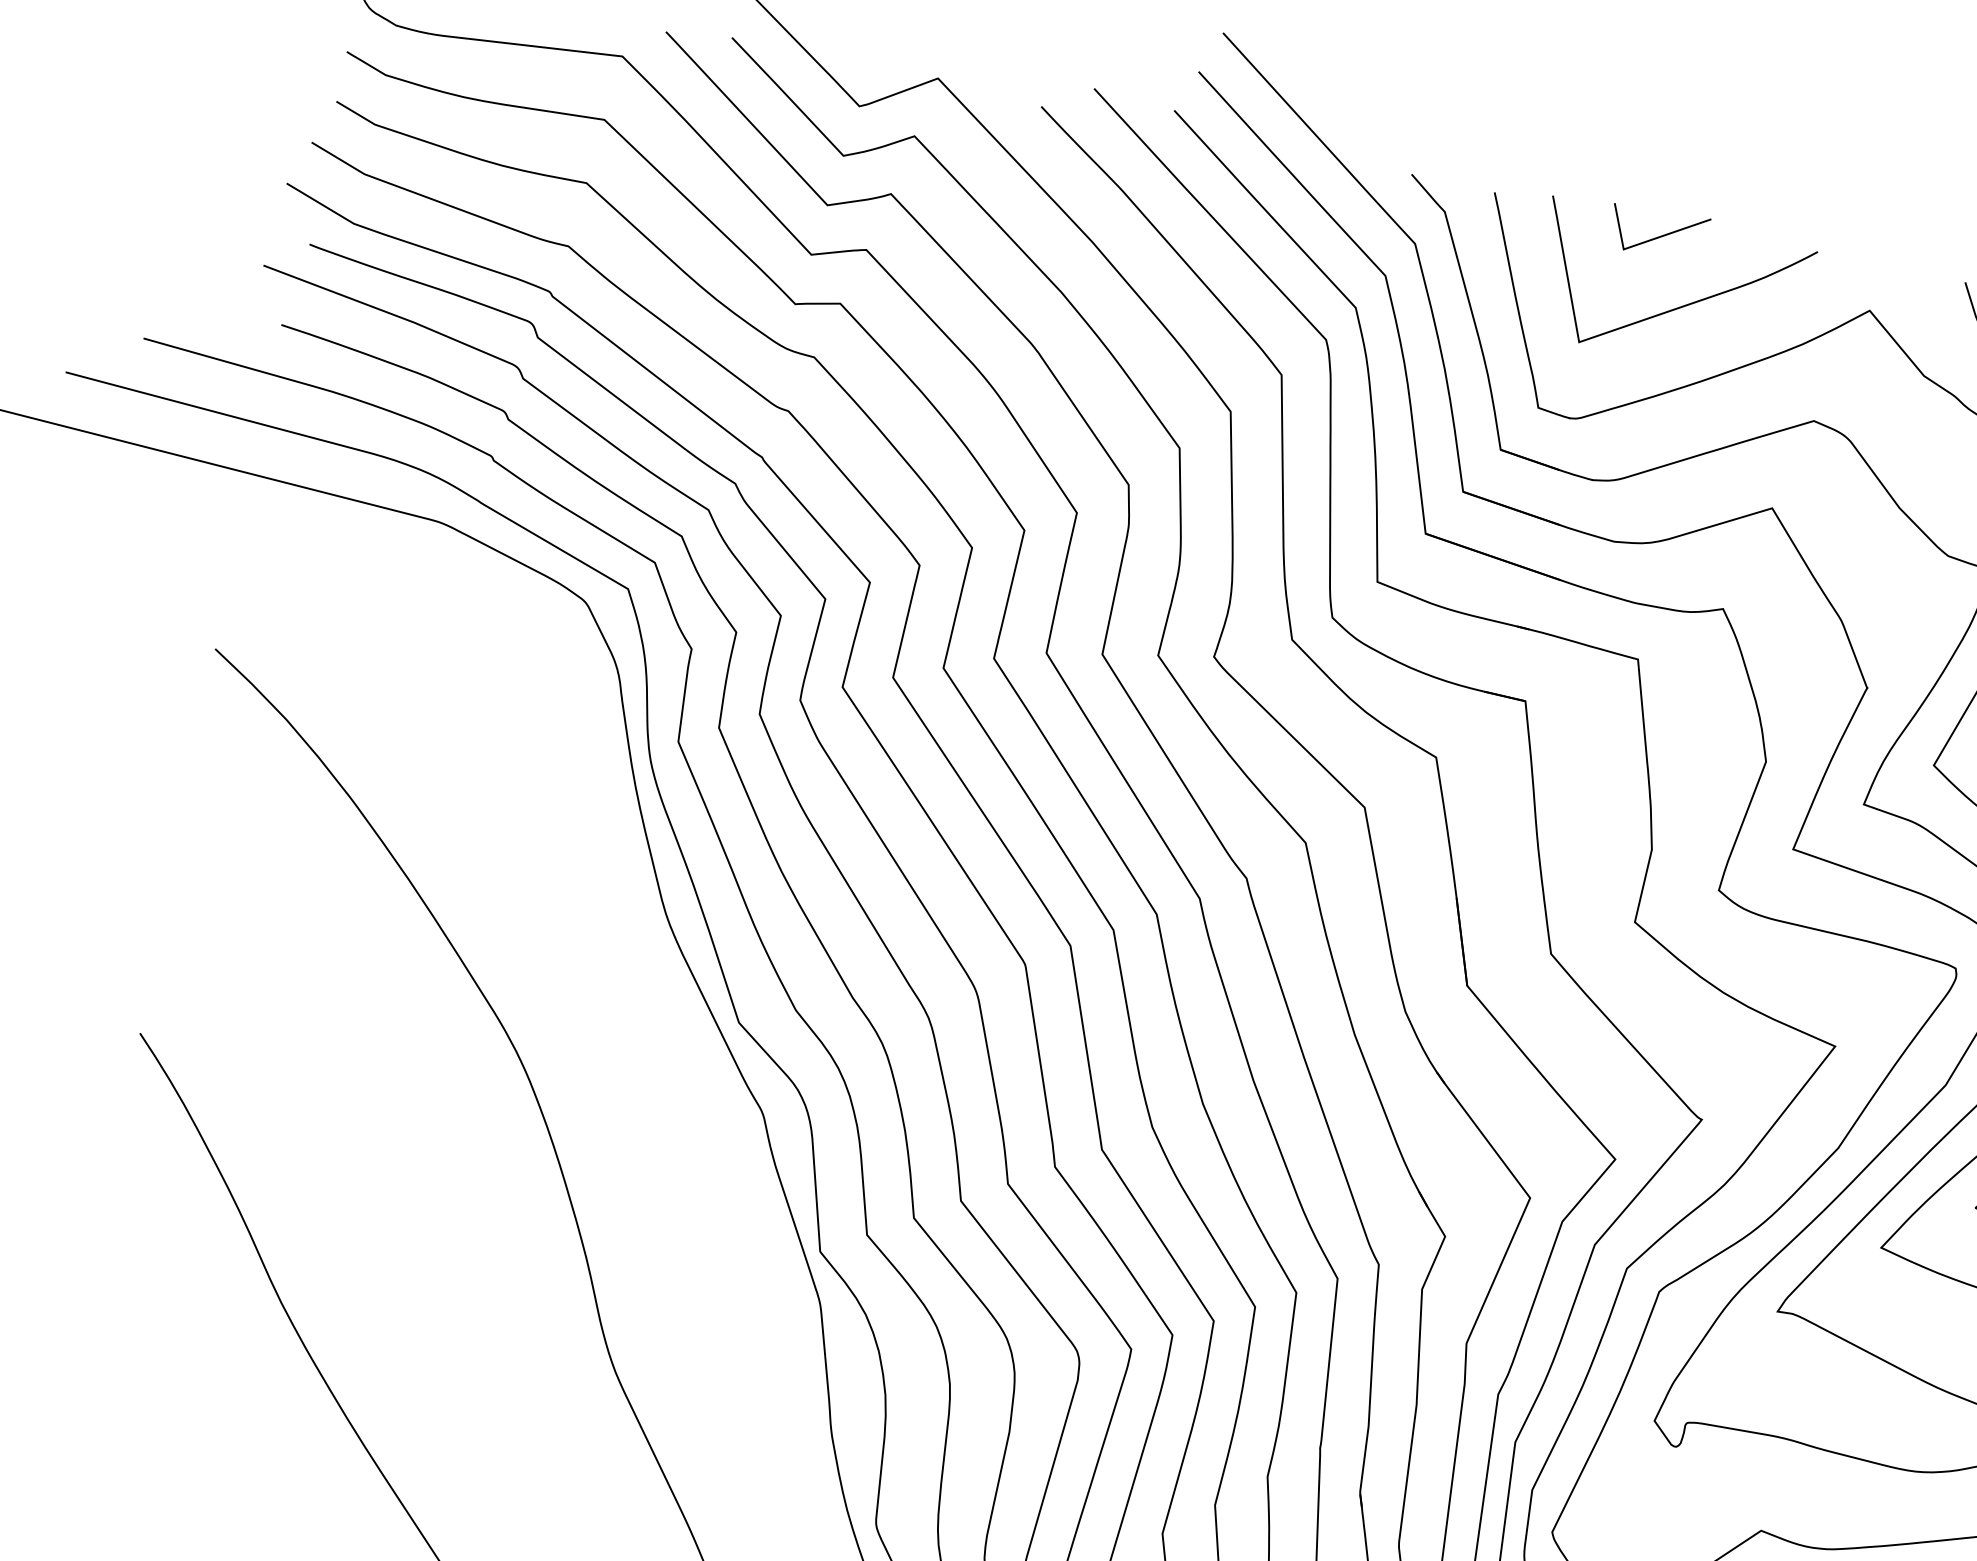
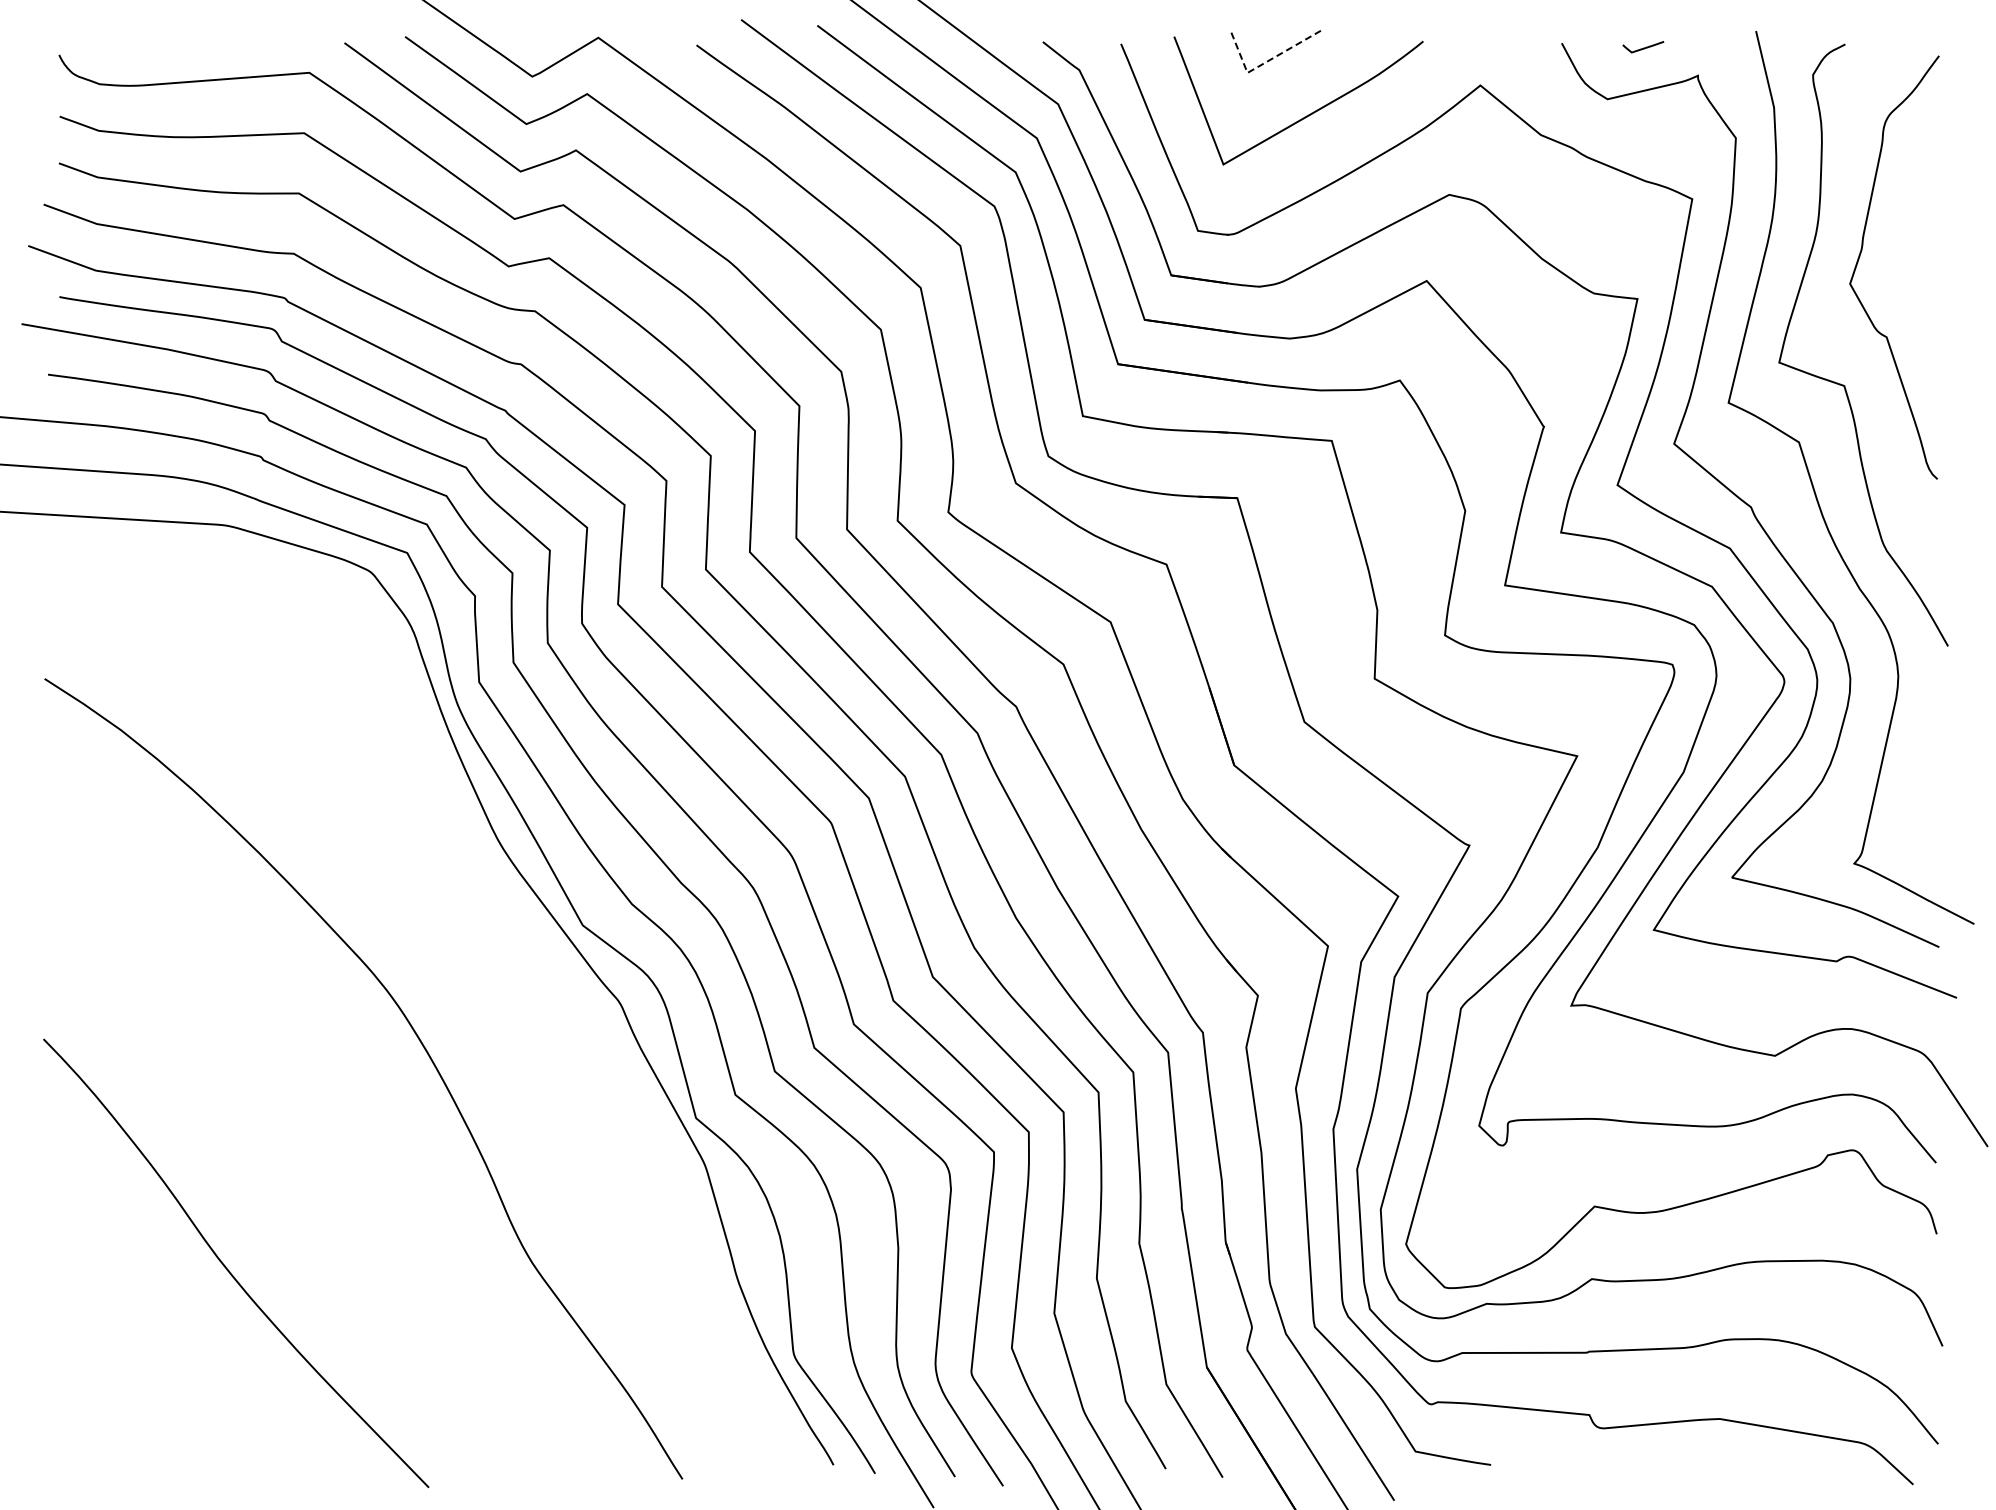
line: (1645, 241) -> (1265, 62), solid -> dashed

